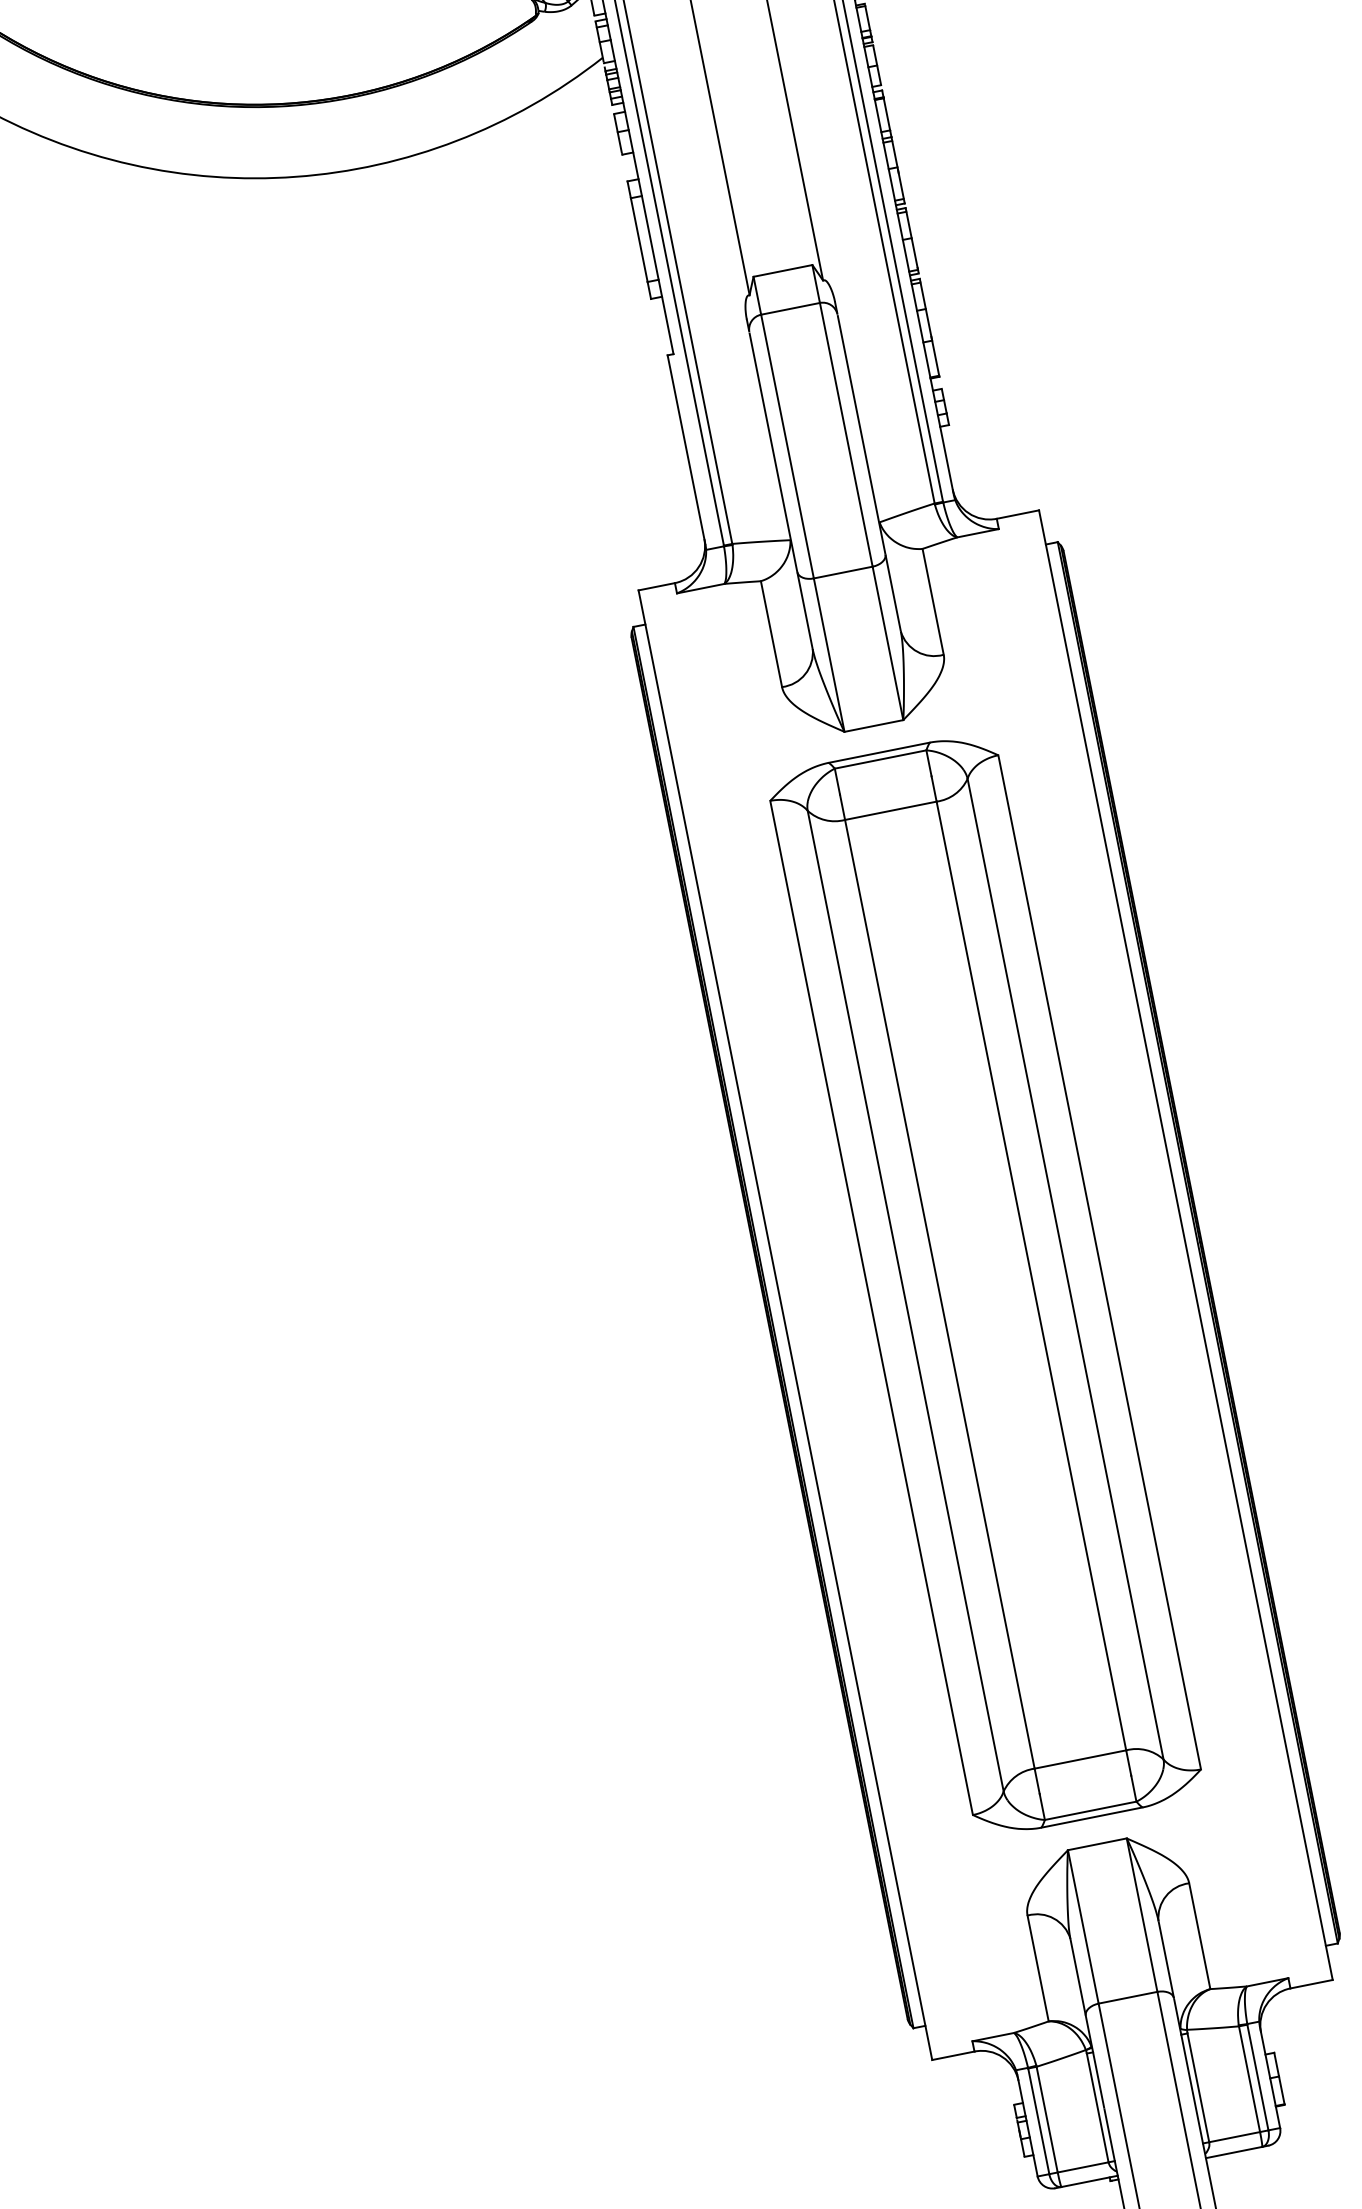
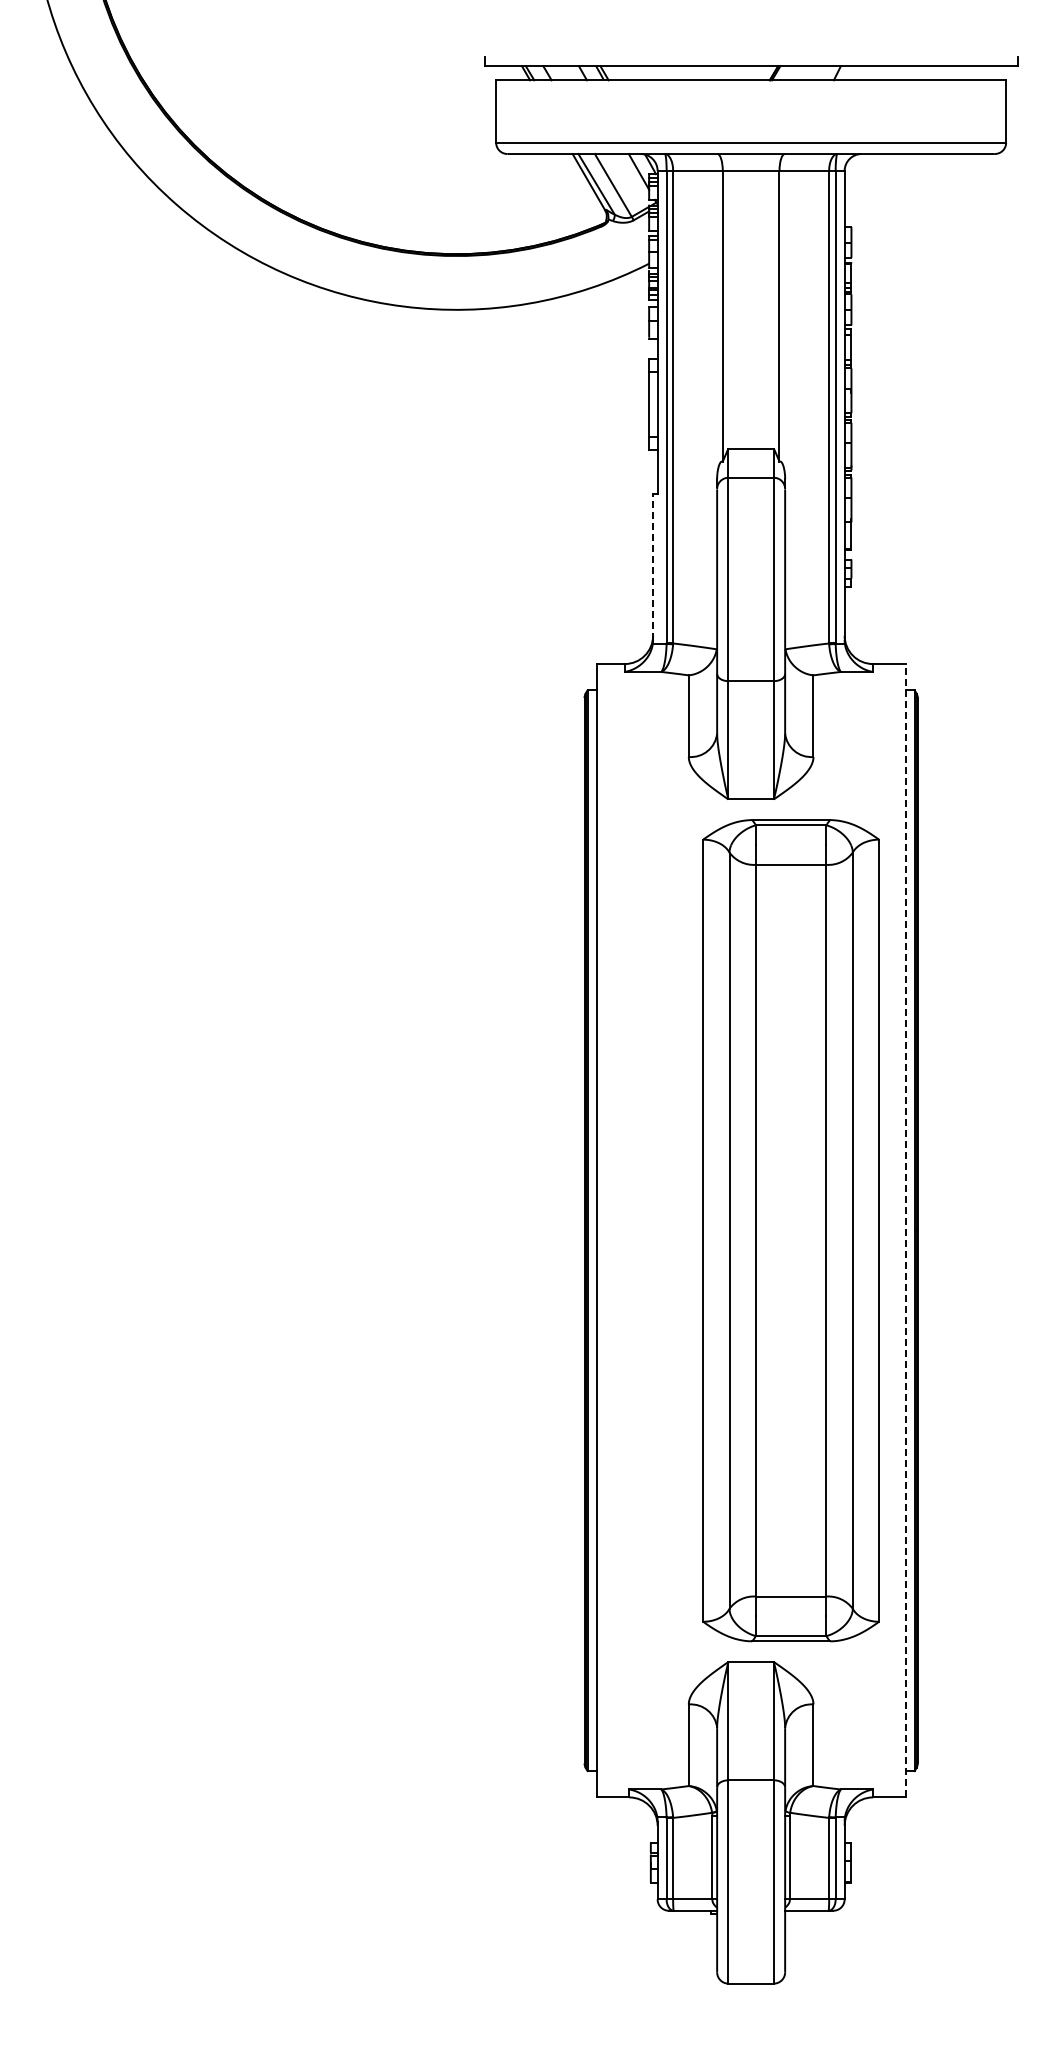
line: (686, 449) -> (653, 566), solid -> dashed
line: (1185, 1244) -> (905, 1230), solid -> dashed
part: (984, 1285) -> (790, 1230), moved

